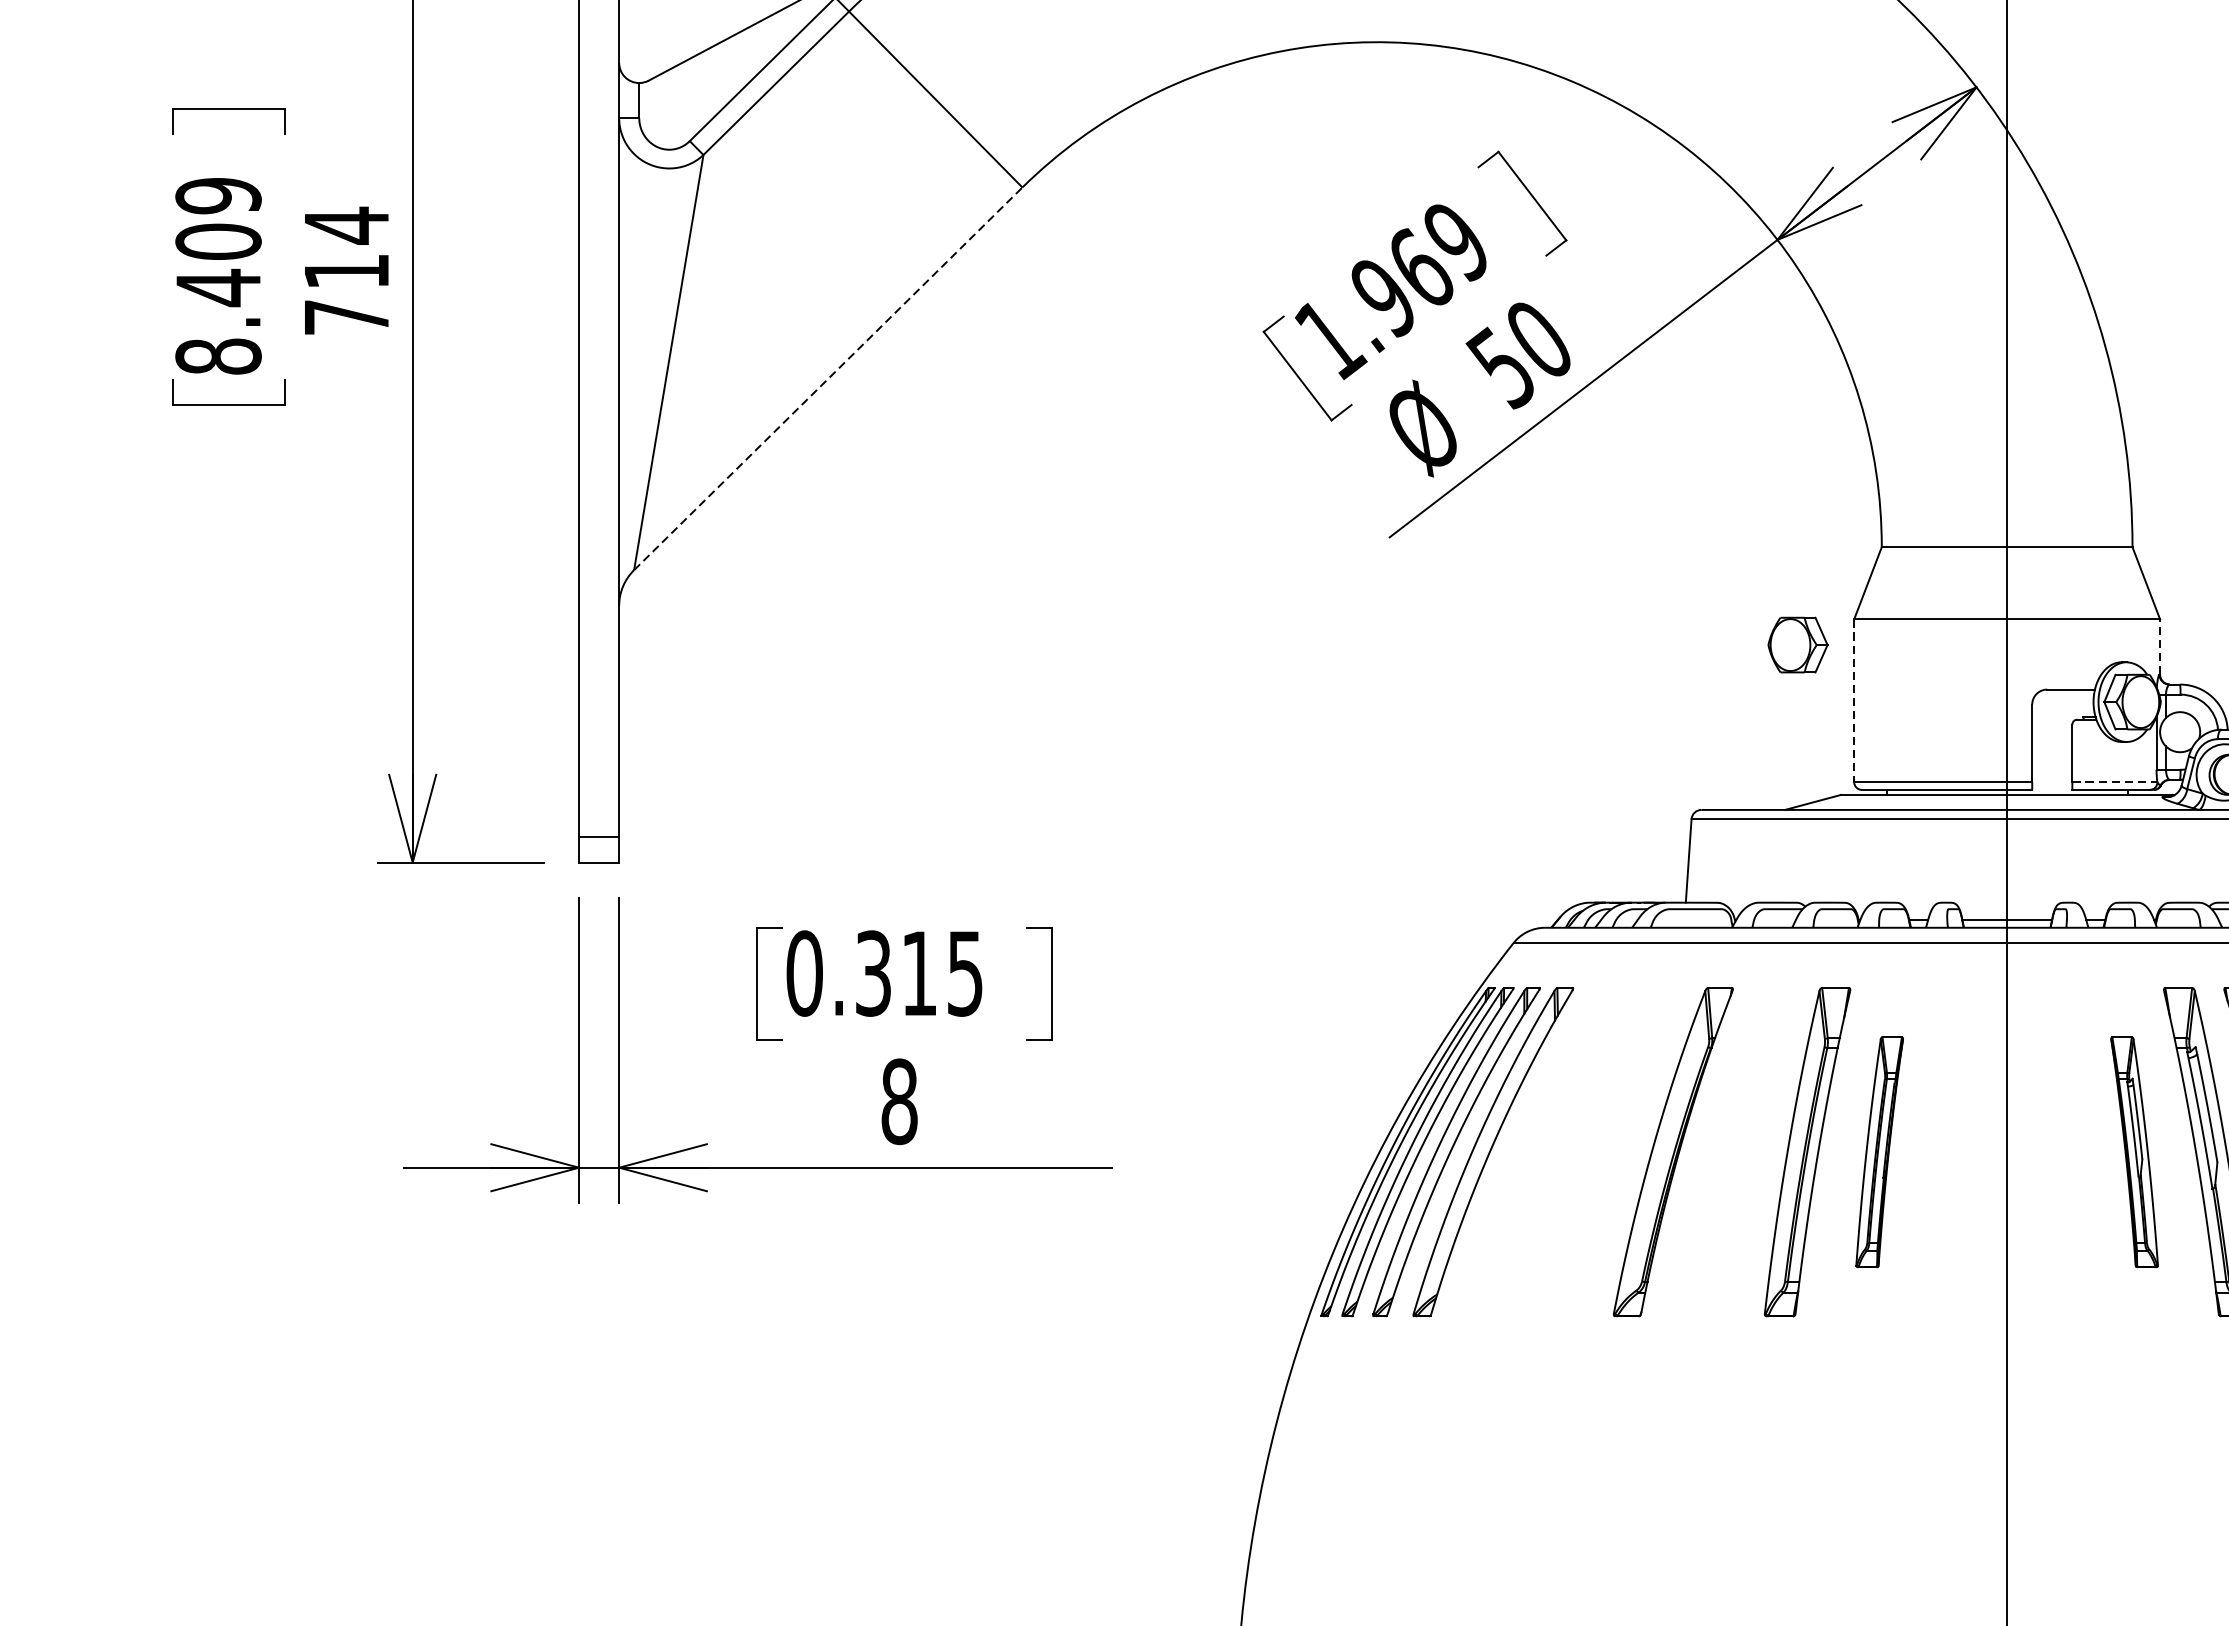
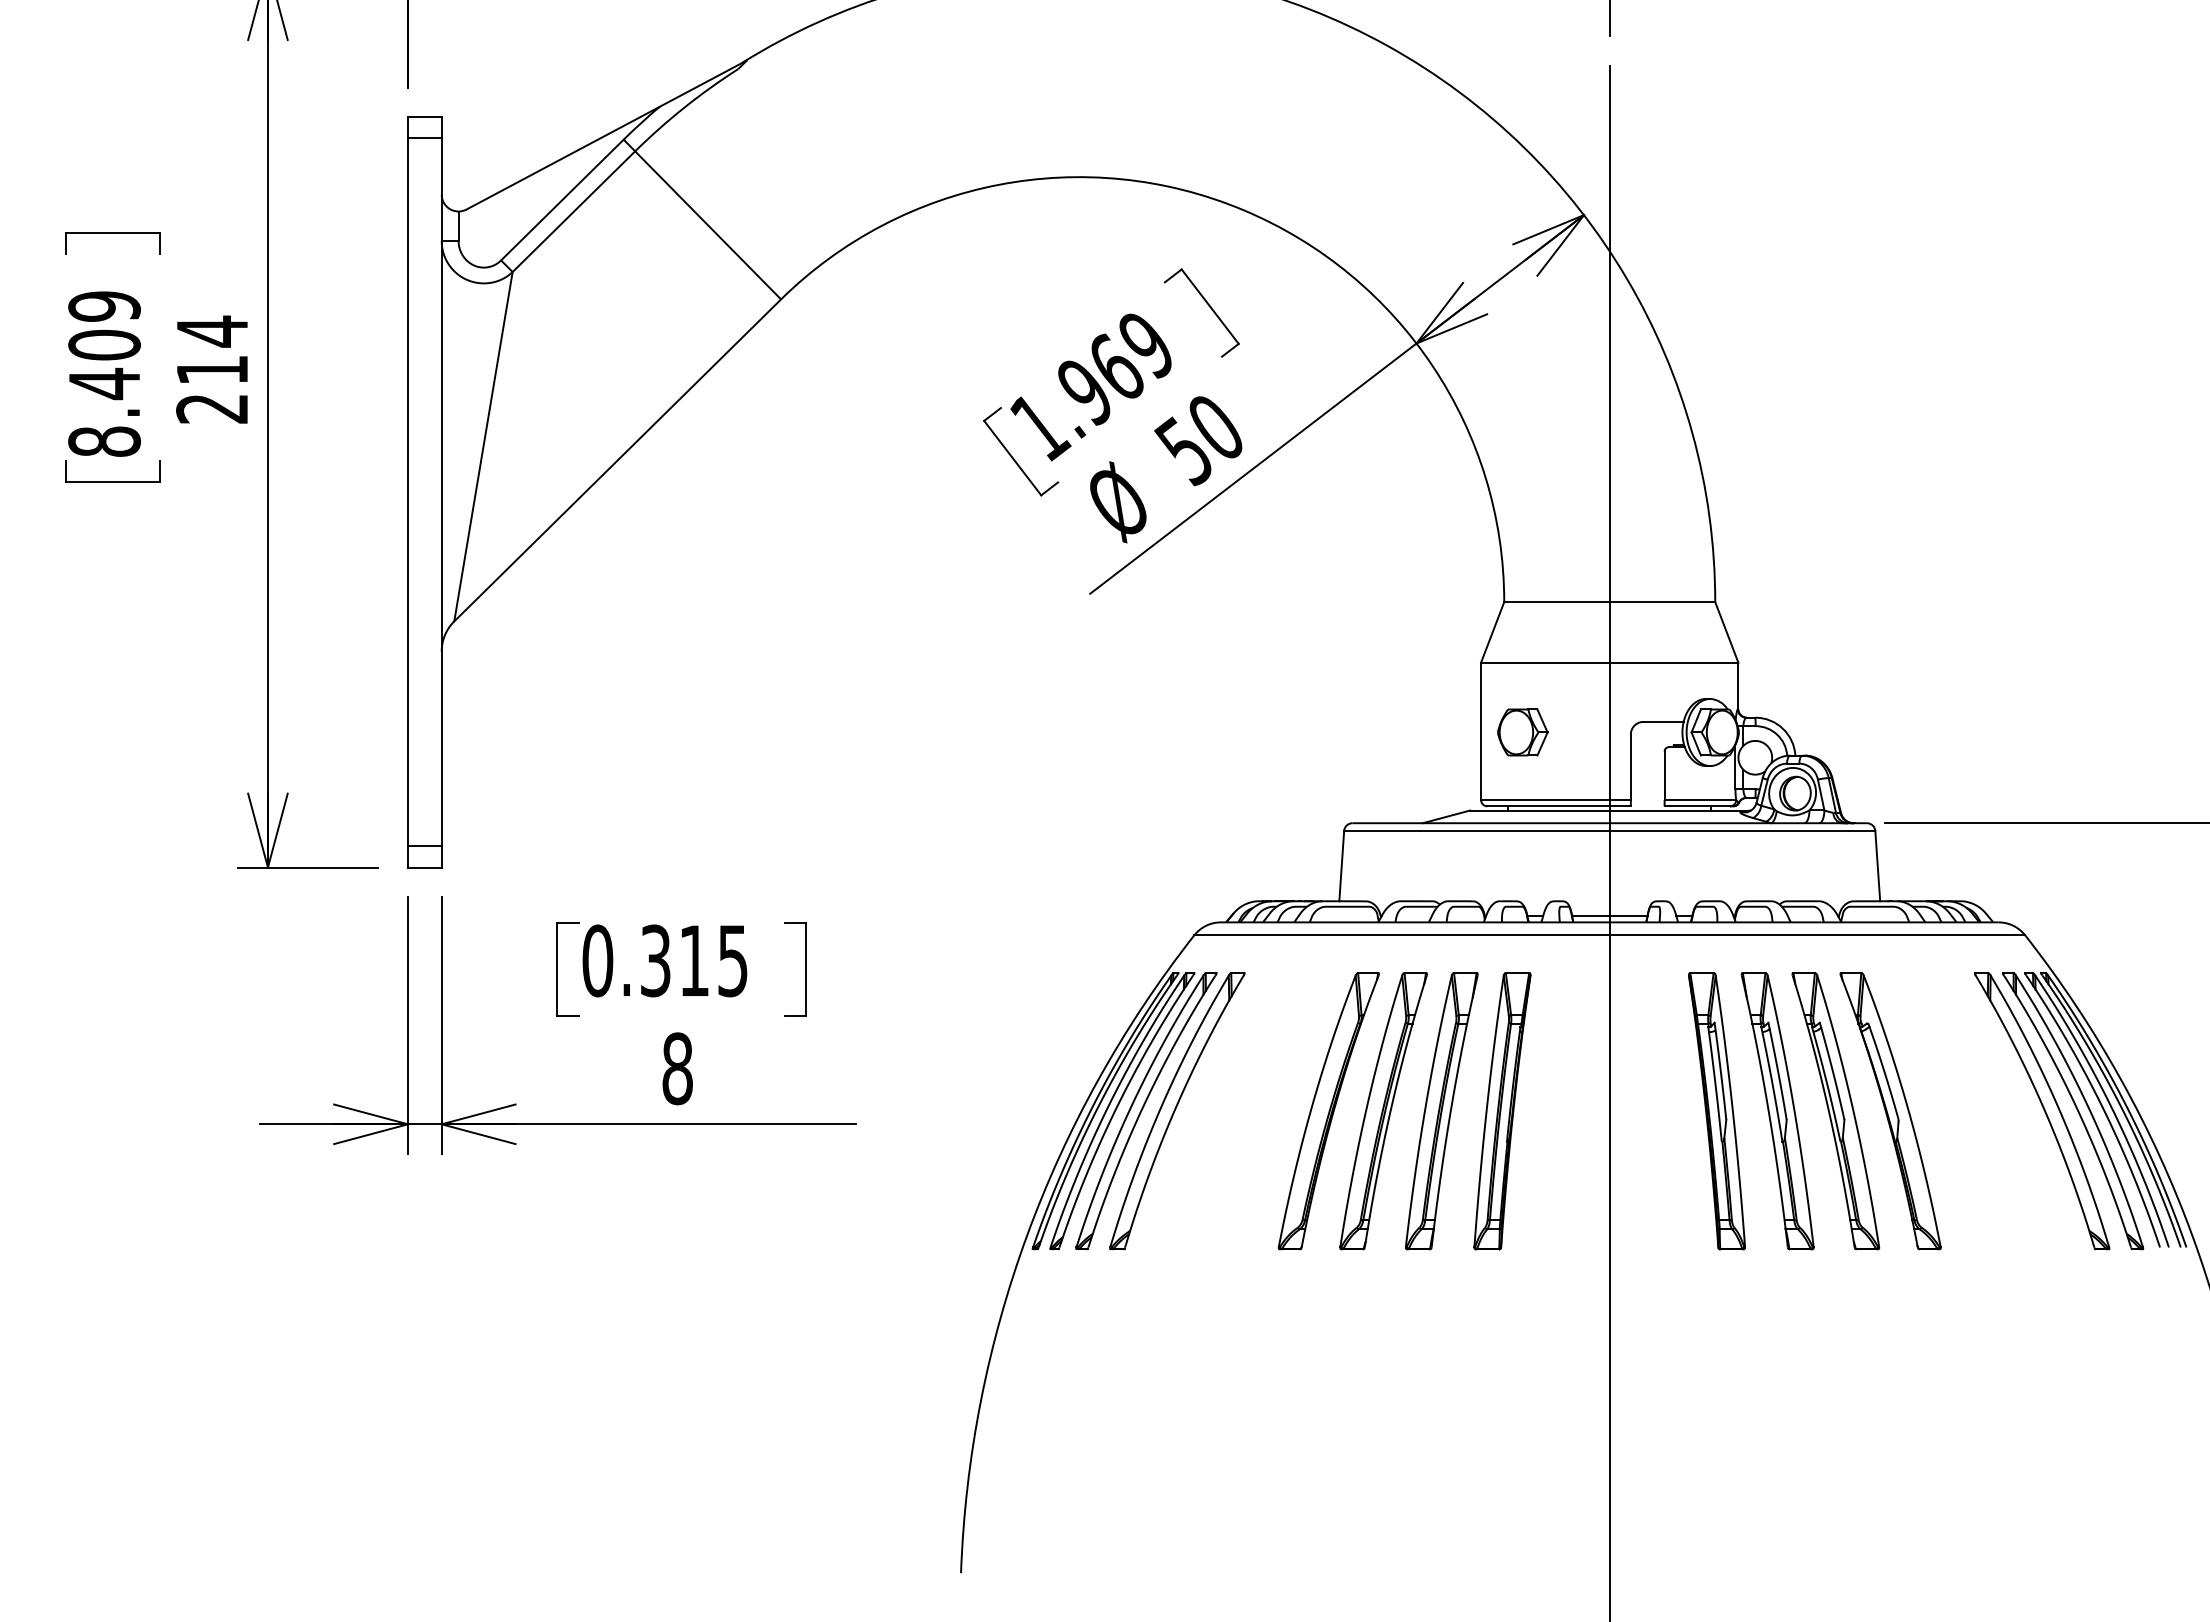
text: (345, 317) -> (211, 408), 714 -> 214
line: (829, 378) -> (618, 460), dashed -> solid
part: (1797, 645) -> (1522, 732), moved
line: (2160, 646) -> (1738, 685), dashed -> solid
line: (1854, 700) -> (1481, 731), dashed -> solid
line: (2115, 782) -> (1700, 800), dashed -> solid
part: (1738, 1152) -> (1383, 1111), added
part: (1879, 1152) -> (1502, 1111), size x1.43
part: (2134, 1152) -> (1716, 1111), size x1.43

